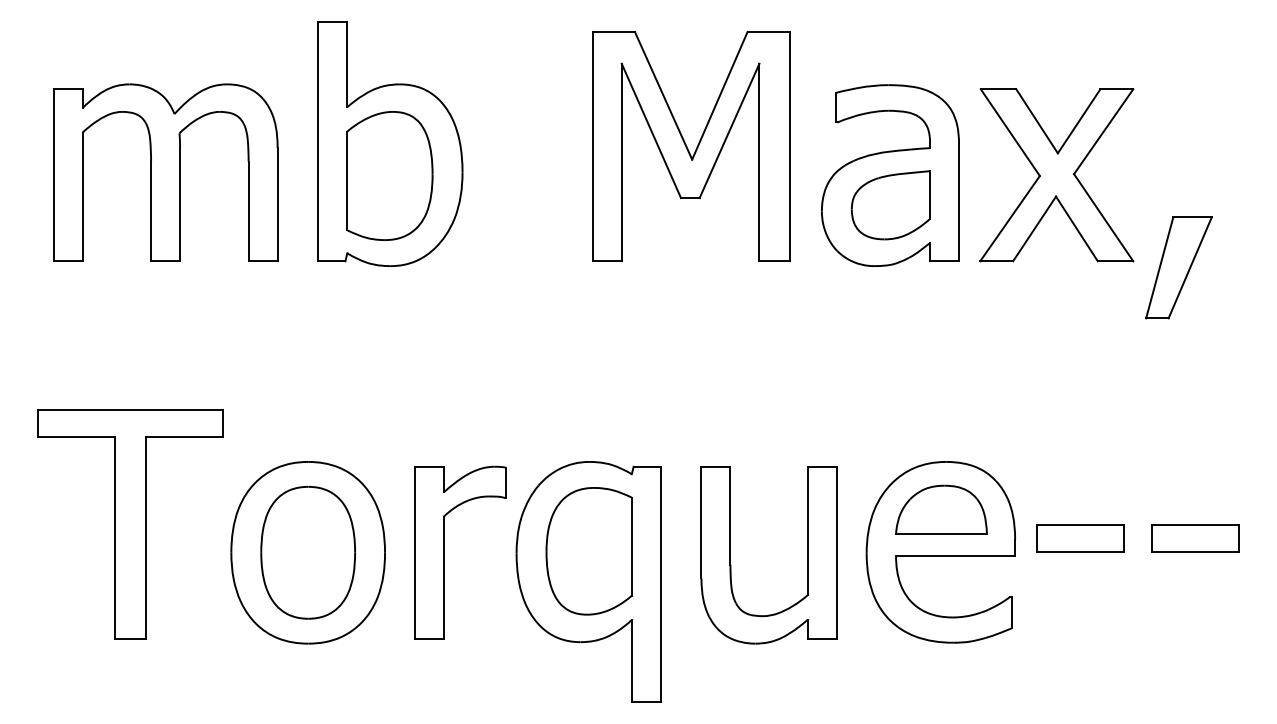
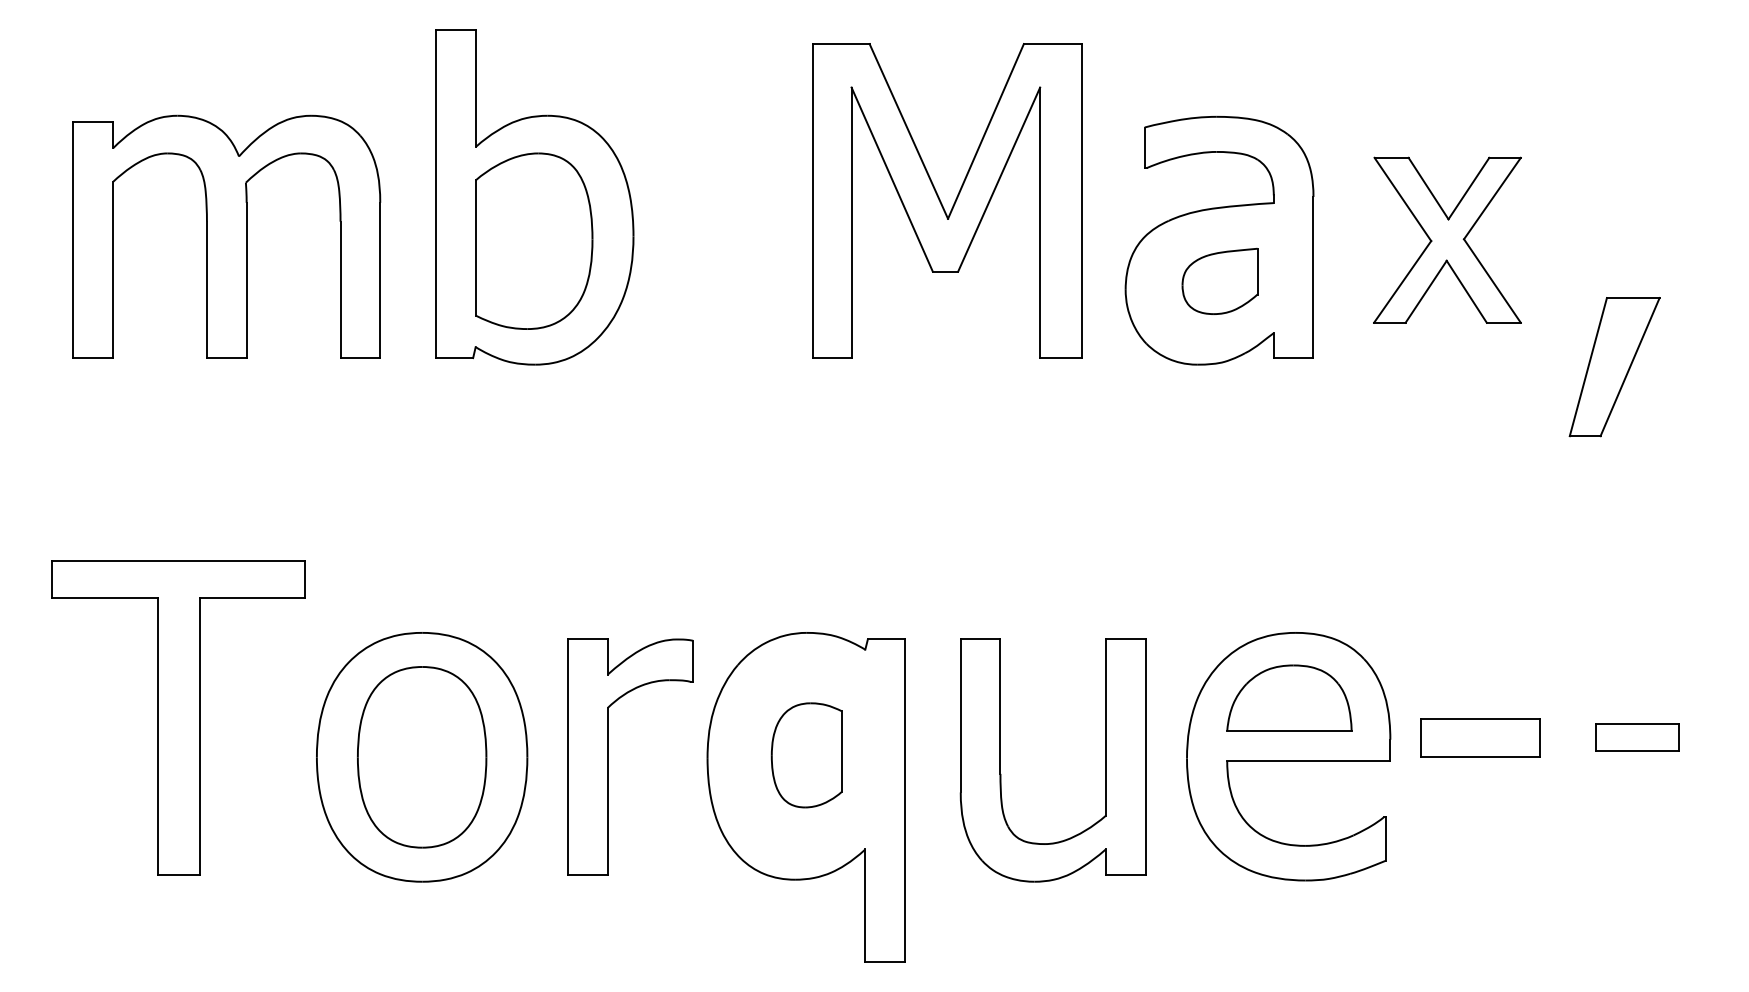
part: (1056, 175) -> (1446, 240), size x0.7
part: (890, 205) -> (1219, 281), size x0.7
part: (1195, 538) -> (1637, 737), size x0.7
part: (588, 551) -> (806, 755), size x0.6

